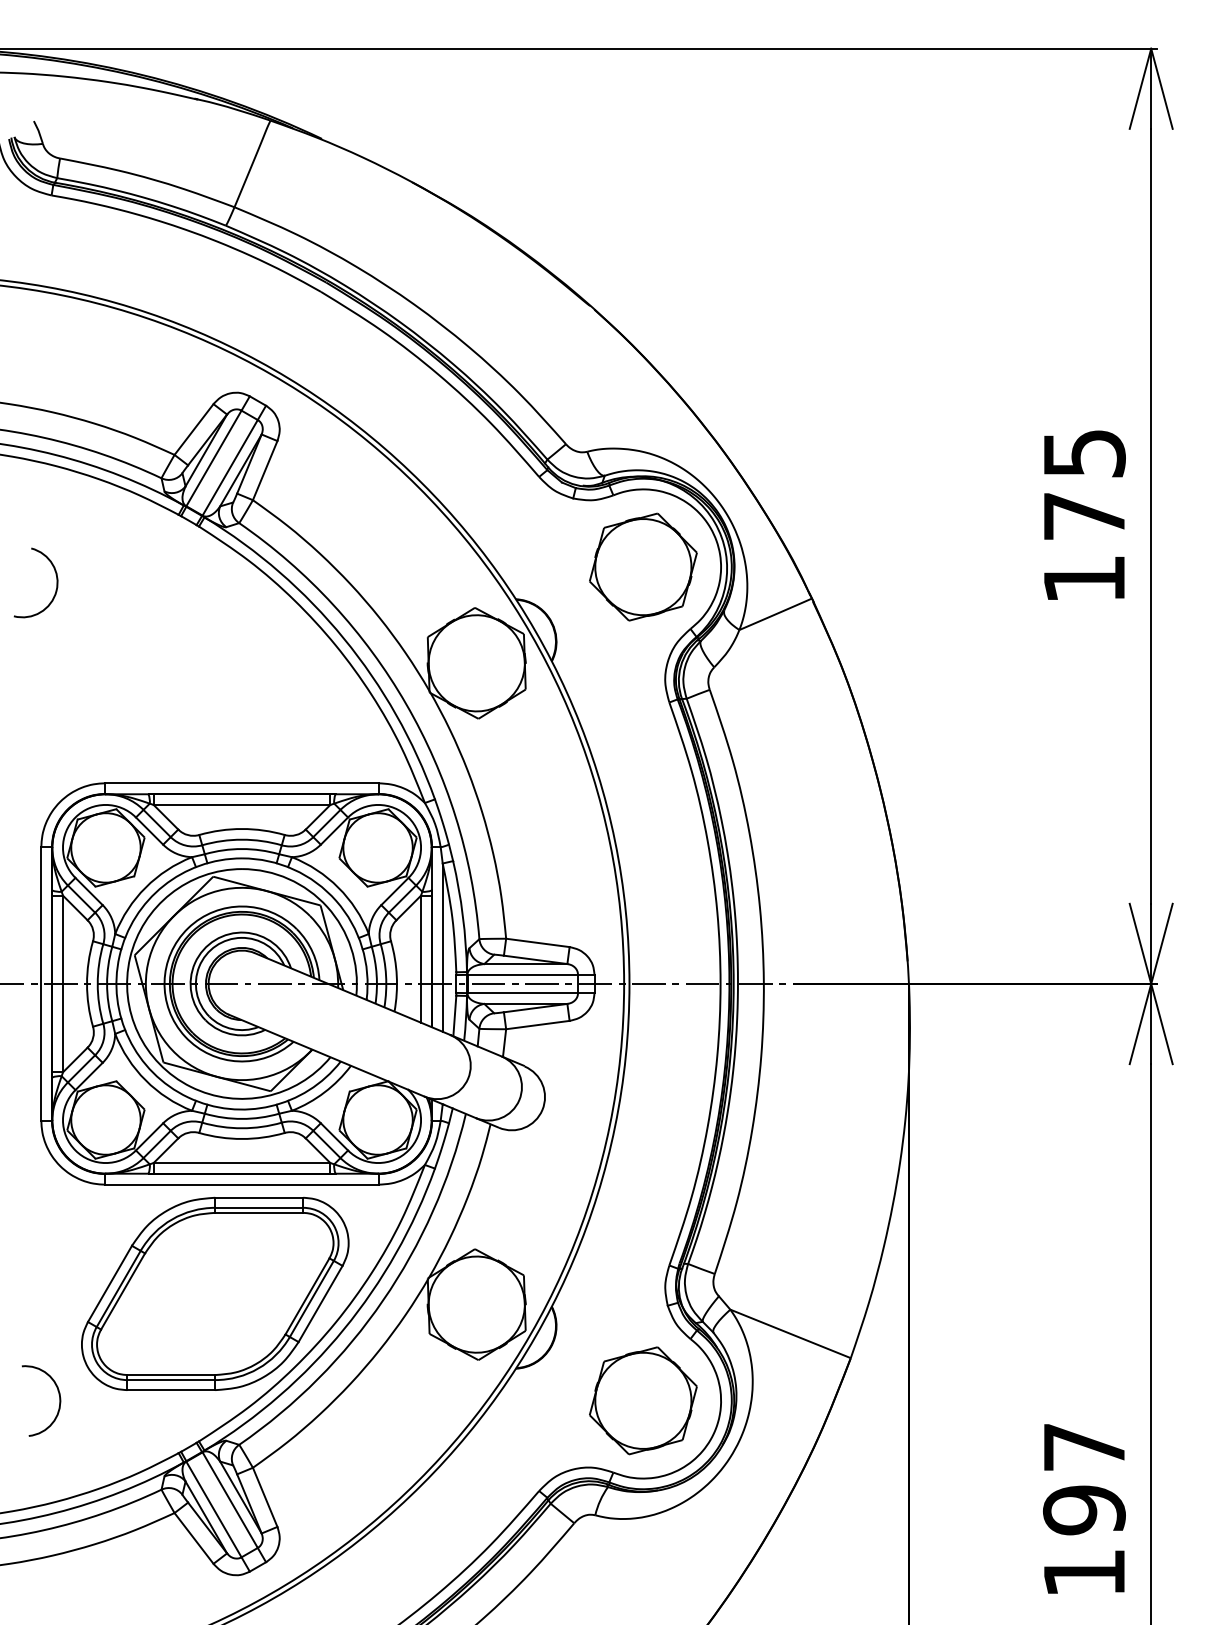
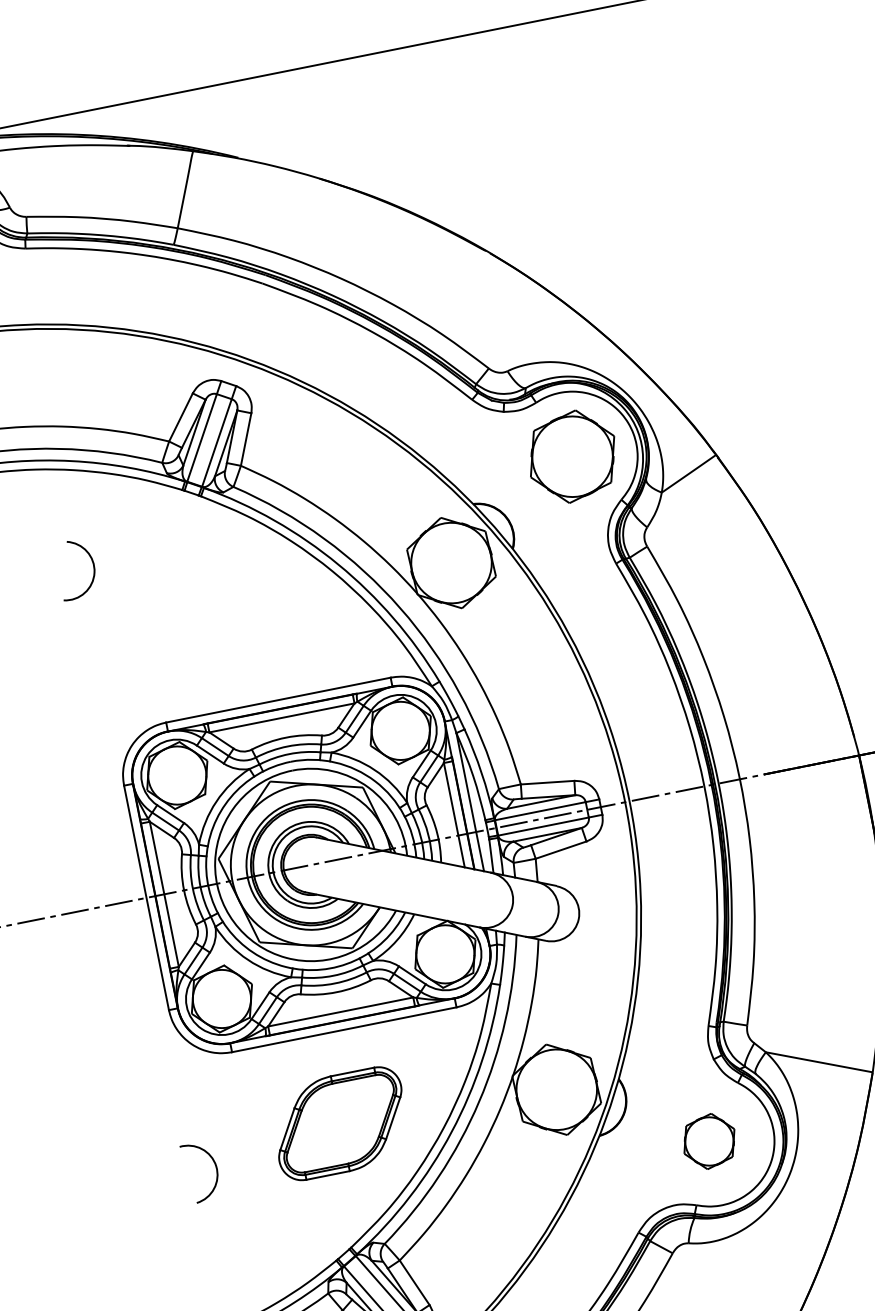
part: (215, 1293) -> (340, 1123), size x0.6
arc: (59, 1400) -> (216, 1168), moved
part: (643, 1400) -> (709, 1141), size x0.6

